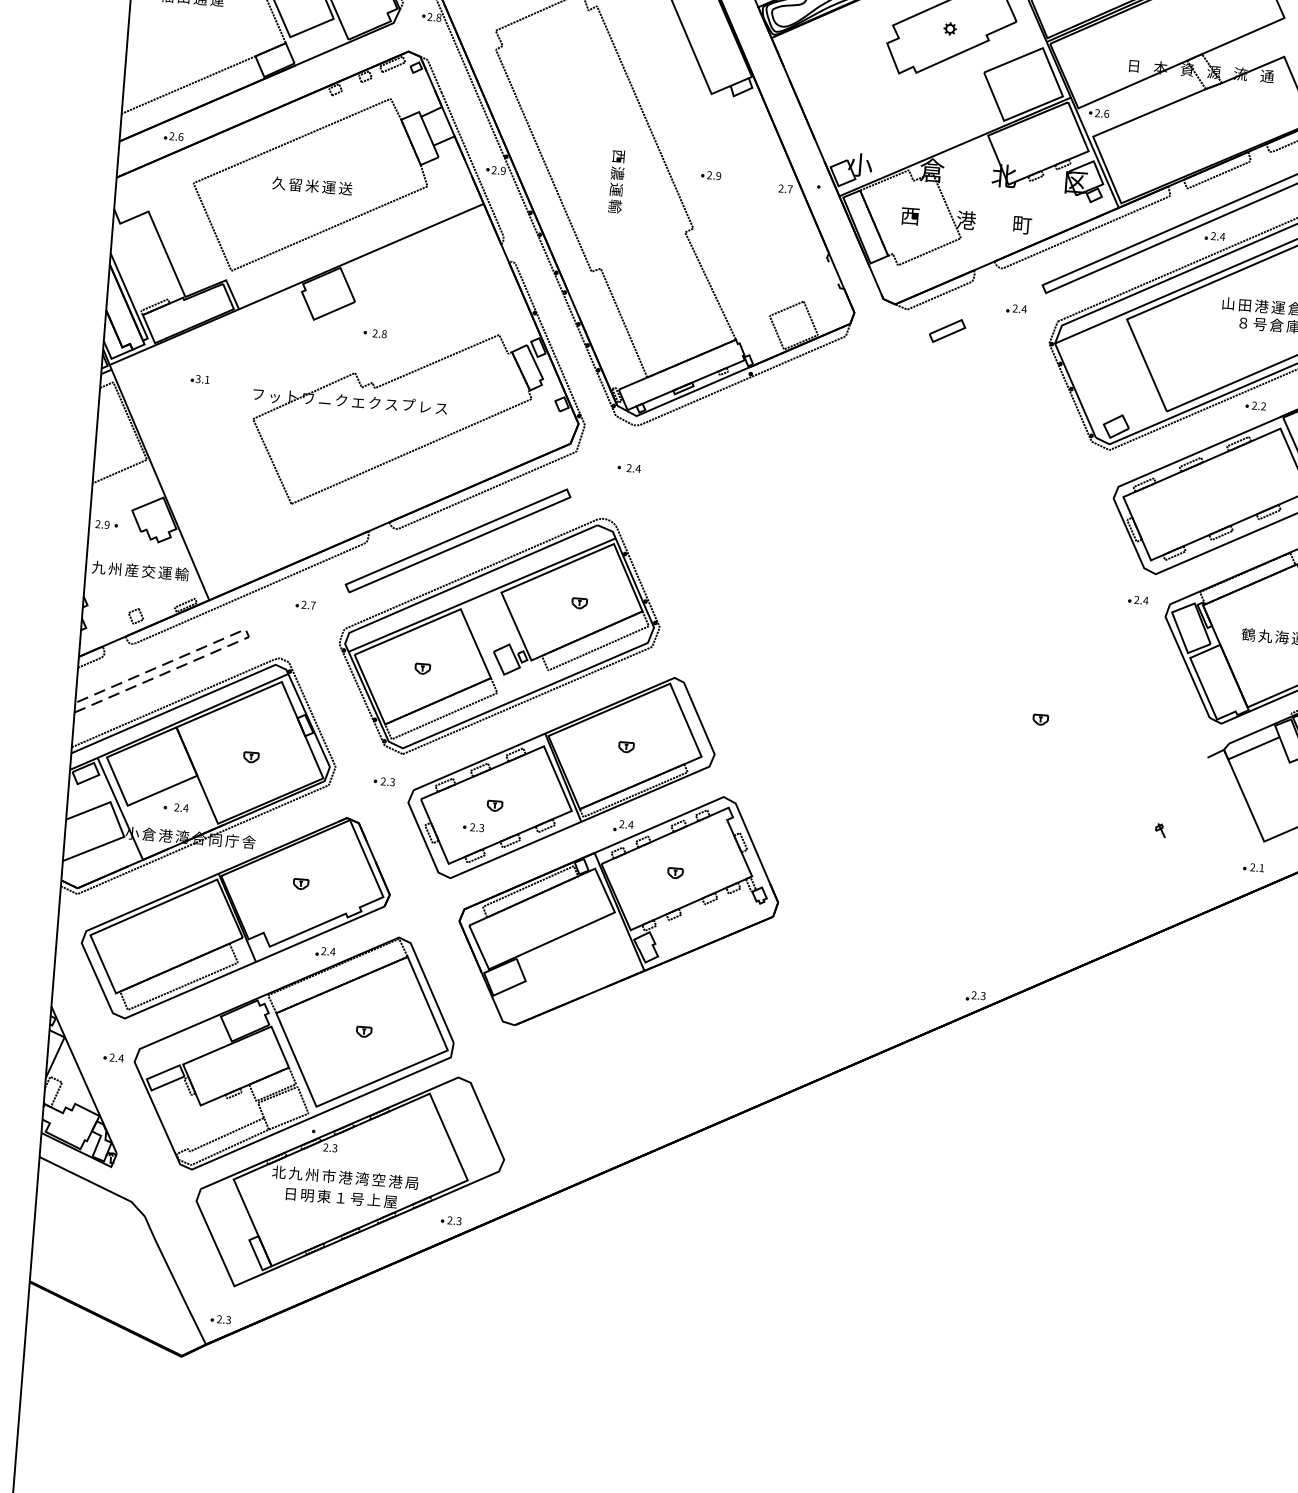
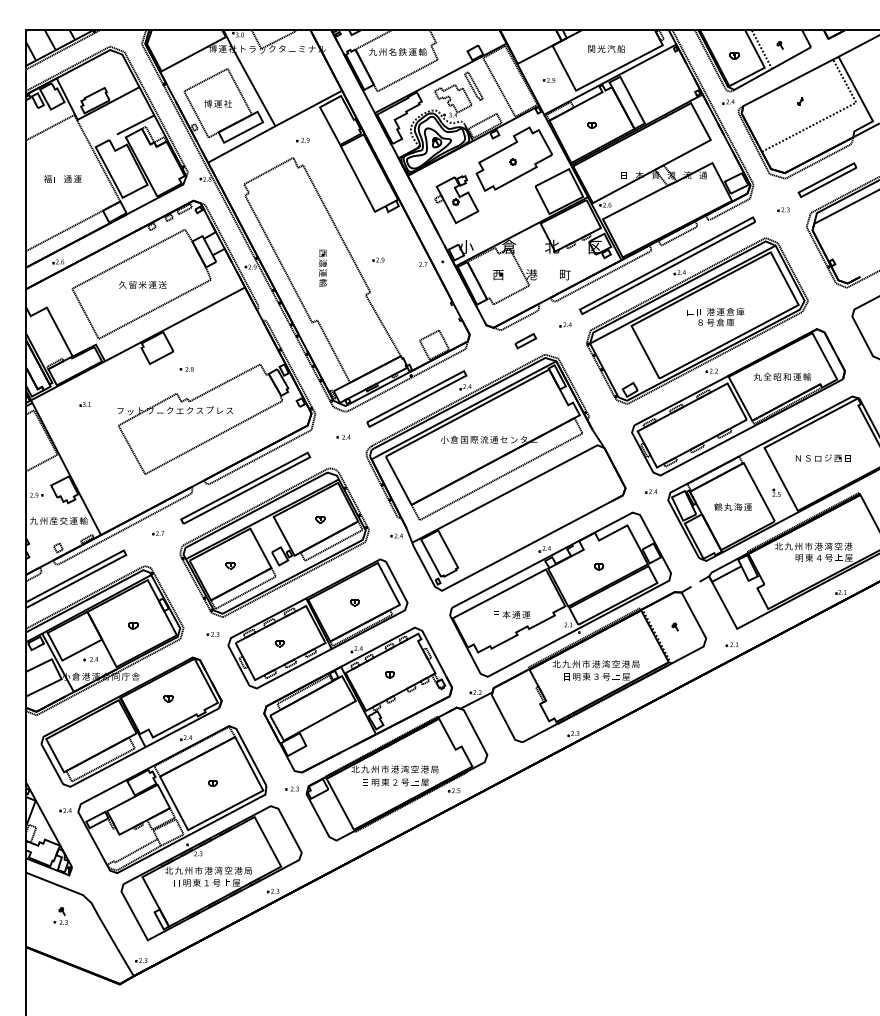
part: (849, 84) -> (456, 199), added
line: (247, 634) -> (125, 553), dashed -> solid
part: (864, 757) -> (496, 597), added
part: (472, 827) -> (267, 657), removed
part: (91, 1233) -> (60, 915), added

